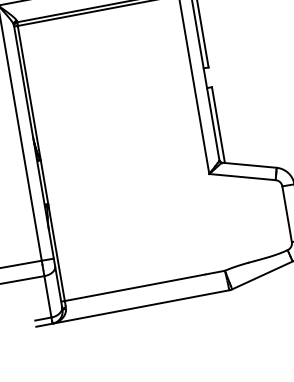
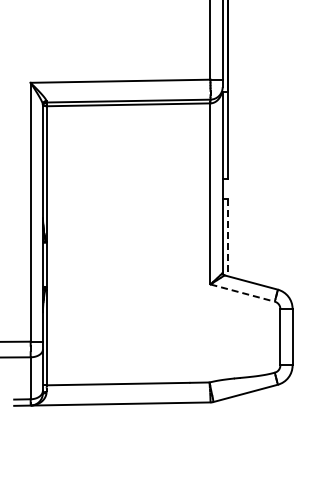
line: (218, 125) -> (227, 238), solid -> dashed
line: (243, 177) -> (243, 293), solid -> dashed

